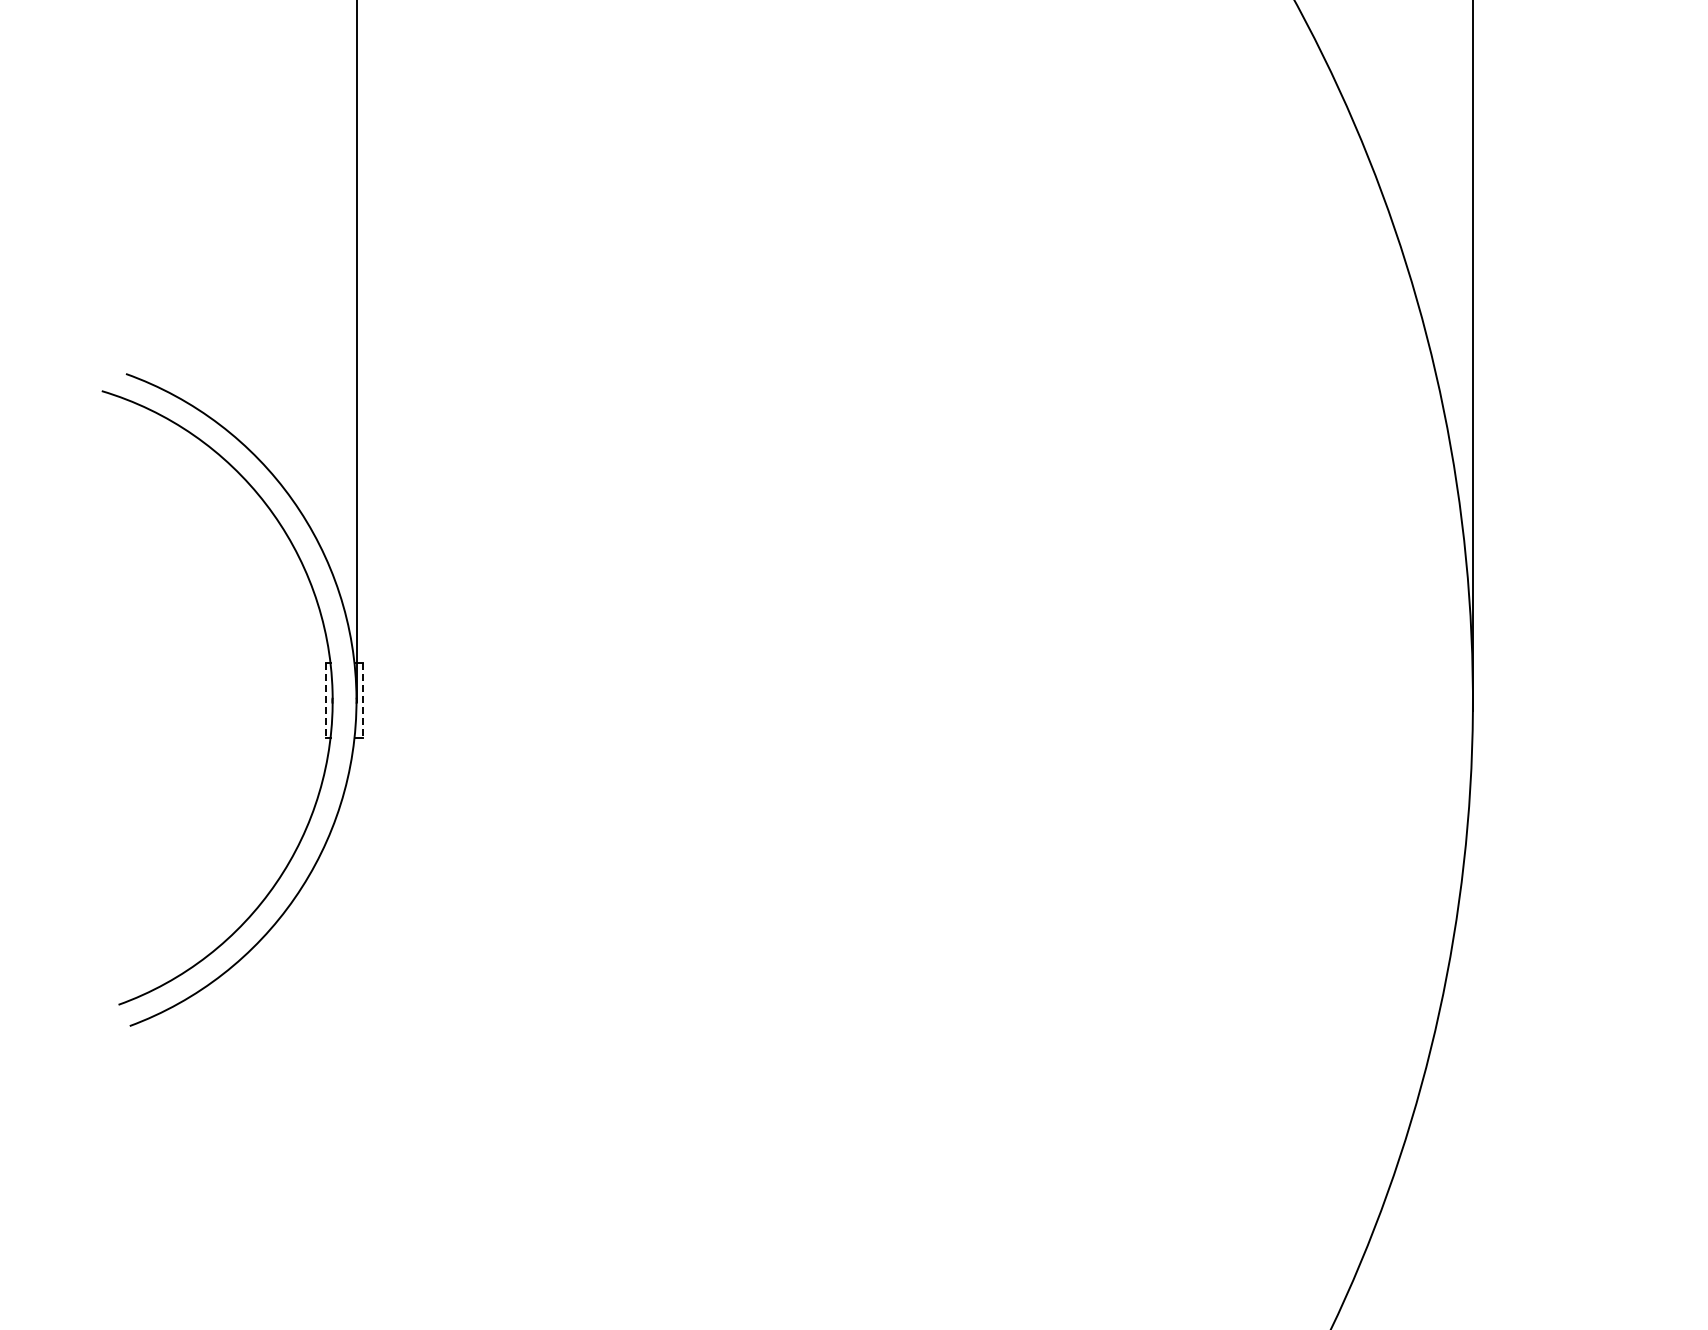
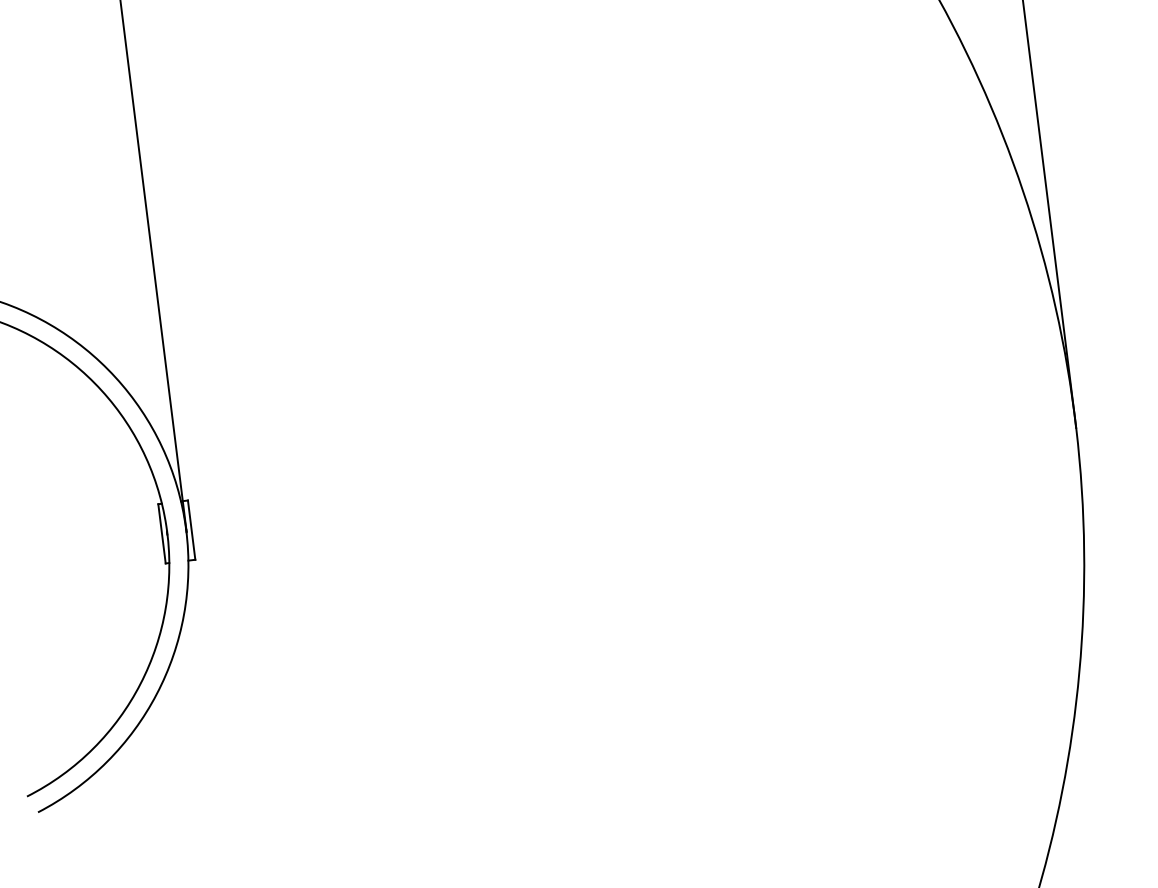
line: (326, 701) -> (162, 534), dashed -> solid
line: (363, 701) -> (191, 530), dashed -> solid

